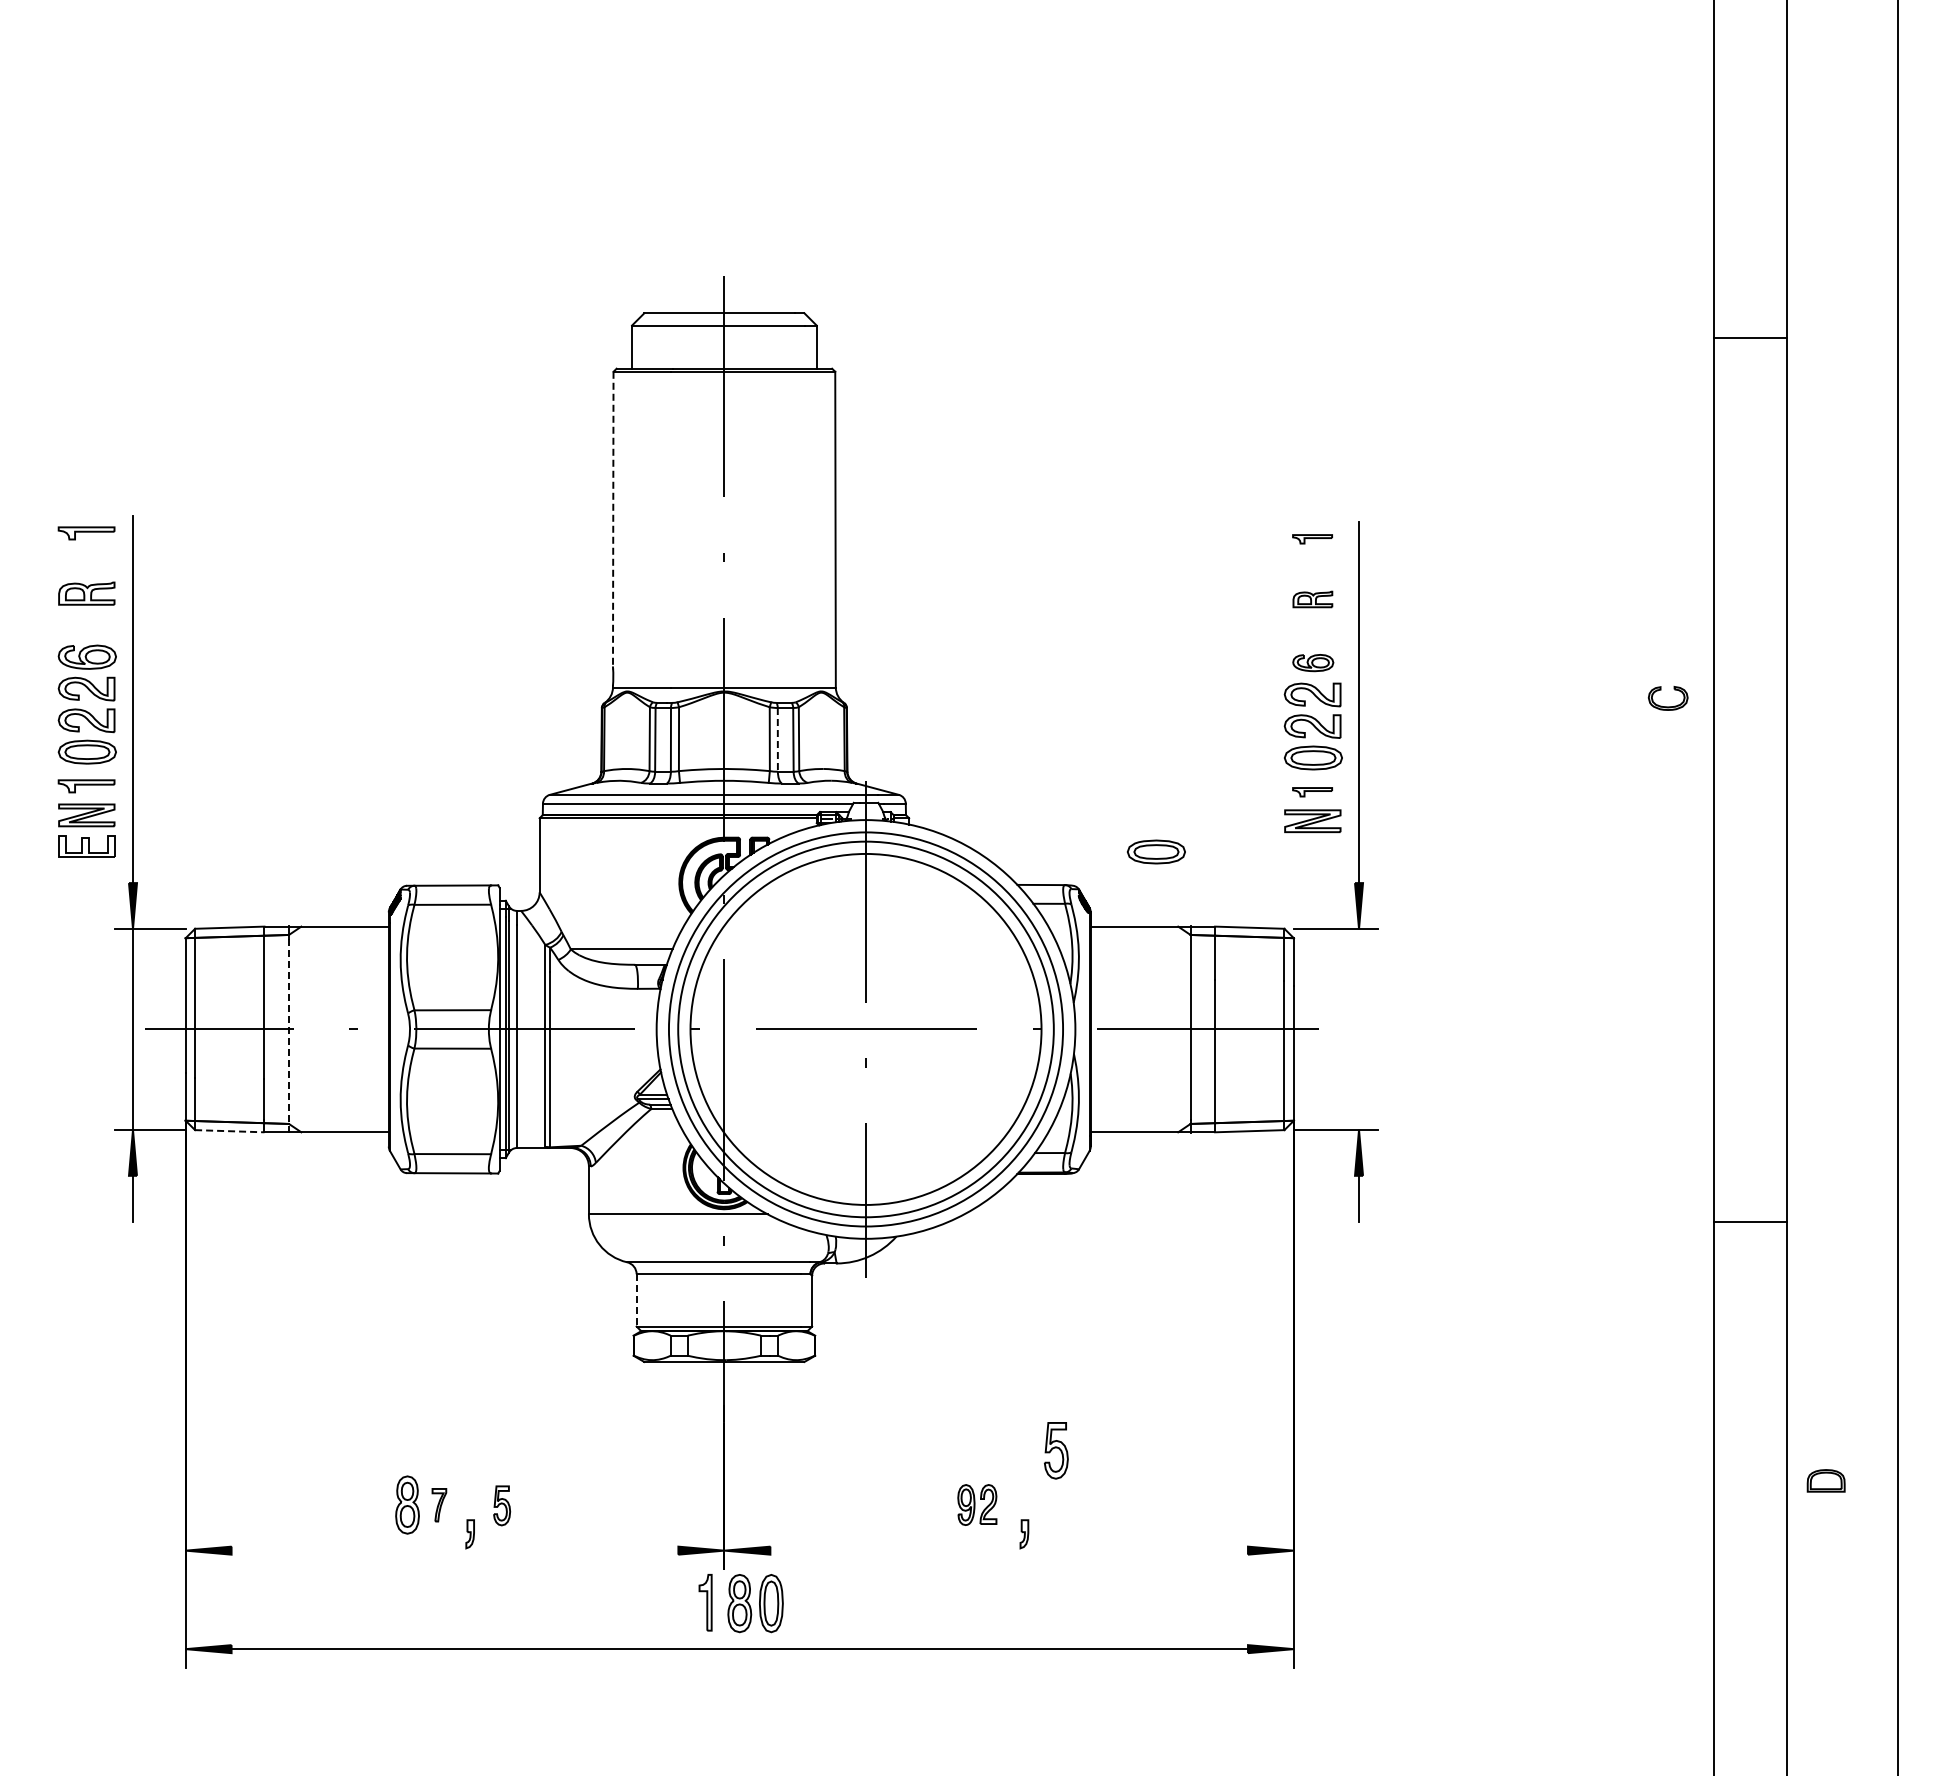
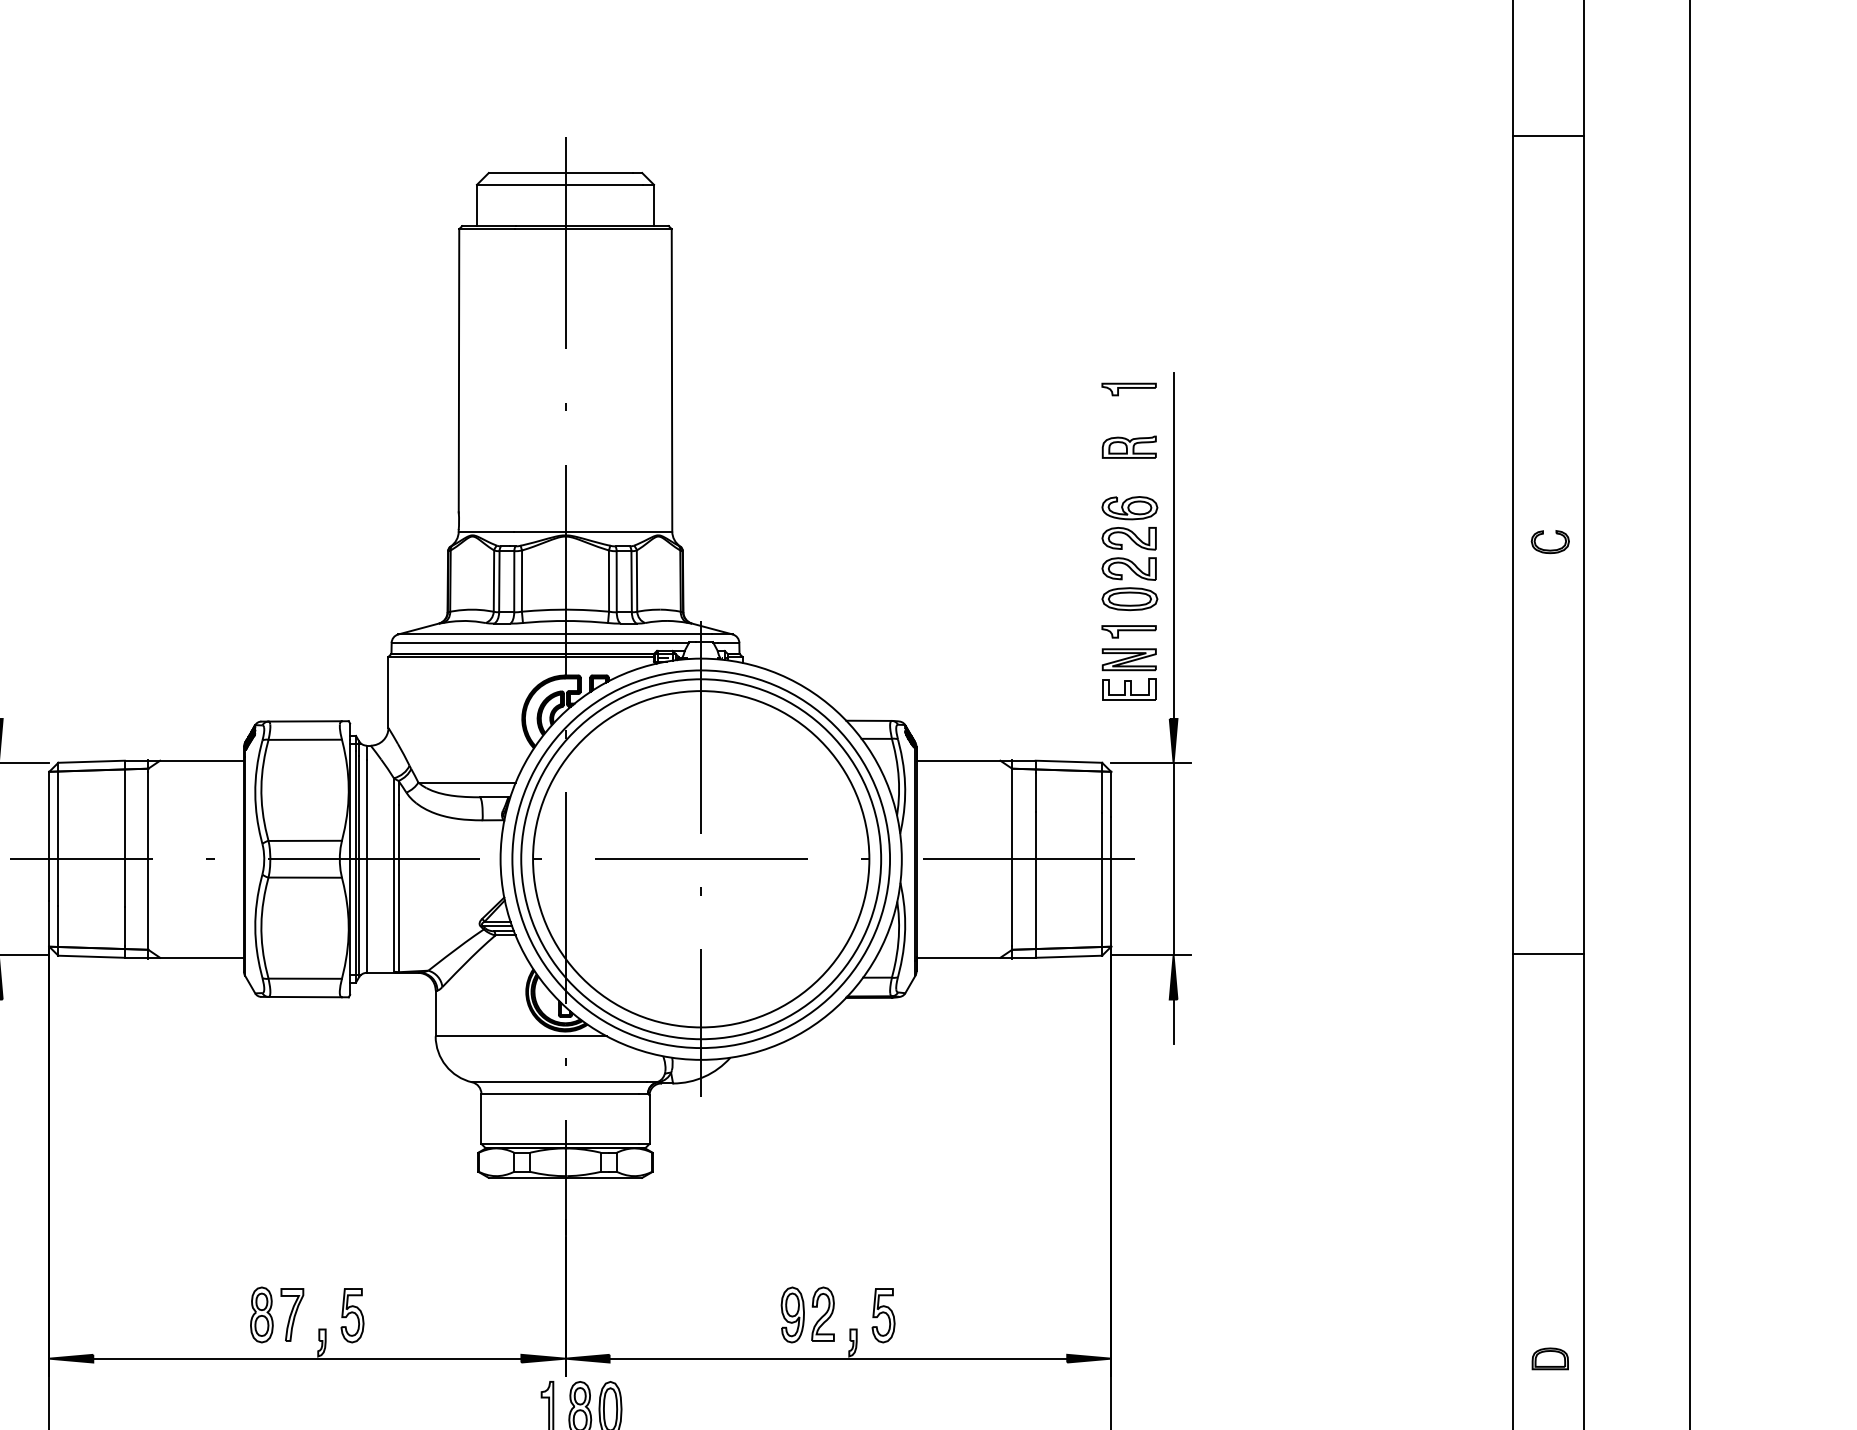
line: (1750, 338) -> (1548, 136), moved
line: (613, 519) -> (459, 370), dashed -> solid
part: (1312, 539) -> (1129, 389), size x1.43
part: (1312, 599) -> (1129, 447), size x1.43
part: (1312, 662) -> (1129, 507), size x1.43
part: (1667, 706) -> (1549, 549), moved
line: (777, 739) -> (616, 581), dashed -> solid
part: (1312, 792) -> (1129, 632), size x1.43
part: (1156, 851) -> (979, 688), removed
part: (1312, 852) -> (1129, 689), added
line: (1359, 1029) -> (1174, 859), added
line: (289, 1035) -> (148, 865), dashed -> solid
line: (229, 1131) -> (91, 957), dashed -> solid
line: (1750, 1221) -> (1548, 953), moved
line: (636, 1300) -> (481, 1118), dashed -> solid
part: (1056, 1450) -> (883, 1315), moved
part: (1825, 1480) -> (1549, 1358), moved
part: (977, 1504) -> (808, 1314), size x1.43
part: (439, 1505) -> (292, 1315), size x1.67
part: (501, 1505) -> (351, 1315), size x1.43
line: (454, 1550) -> (306, 1358), added
line: (1009, 1550) -> (838, 1358), added

